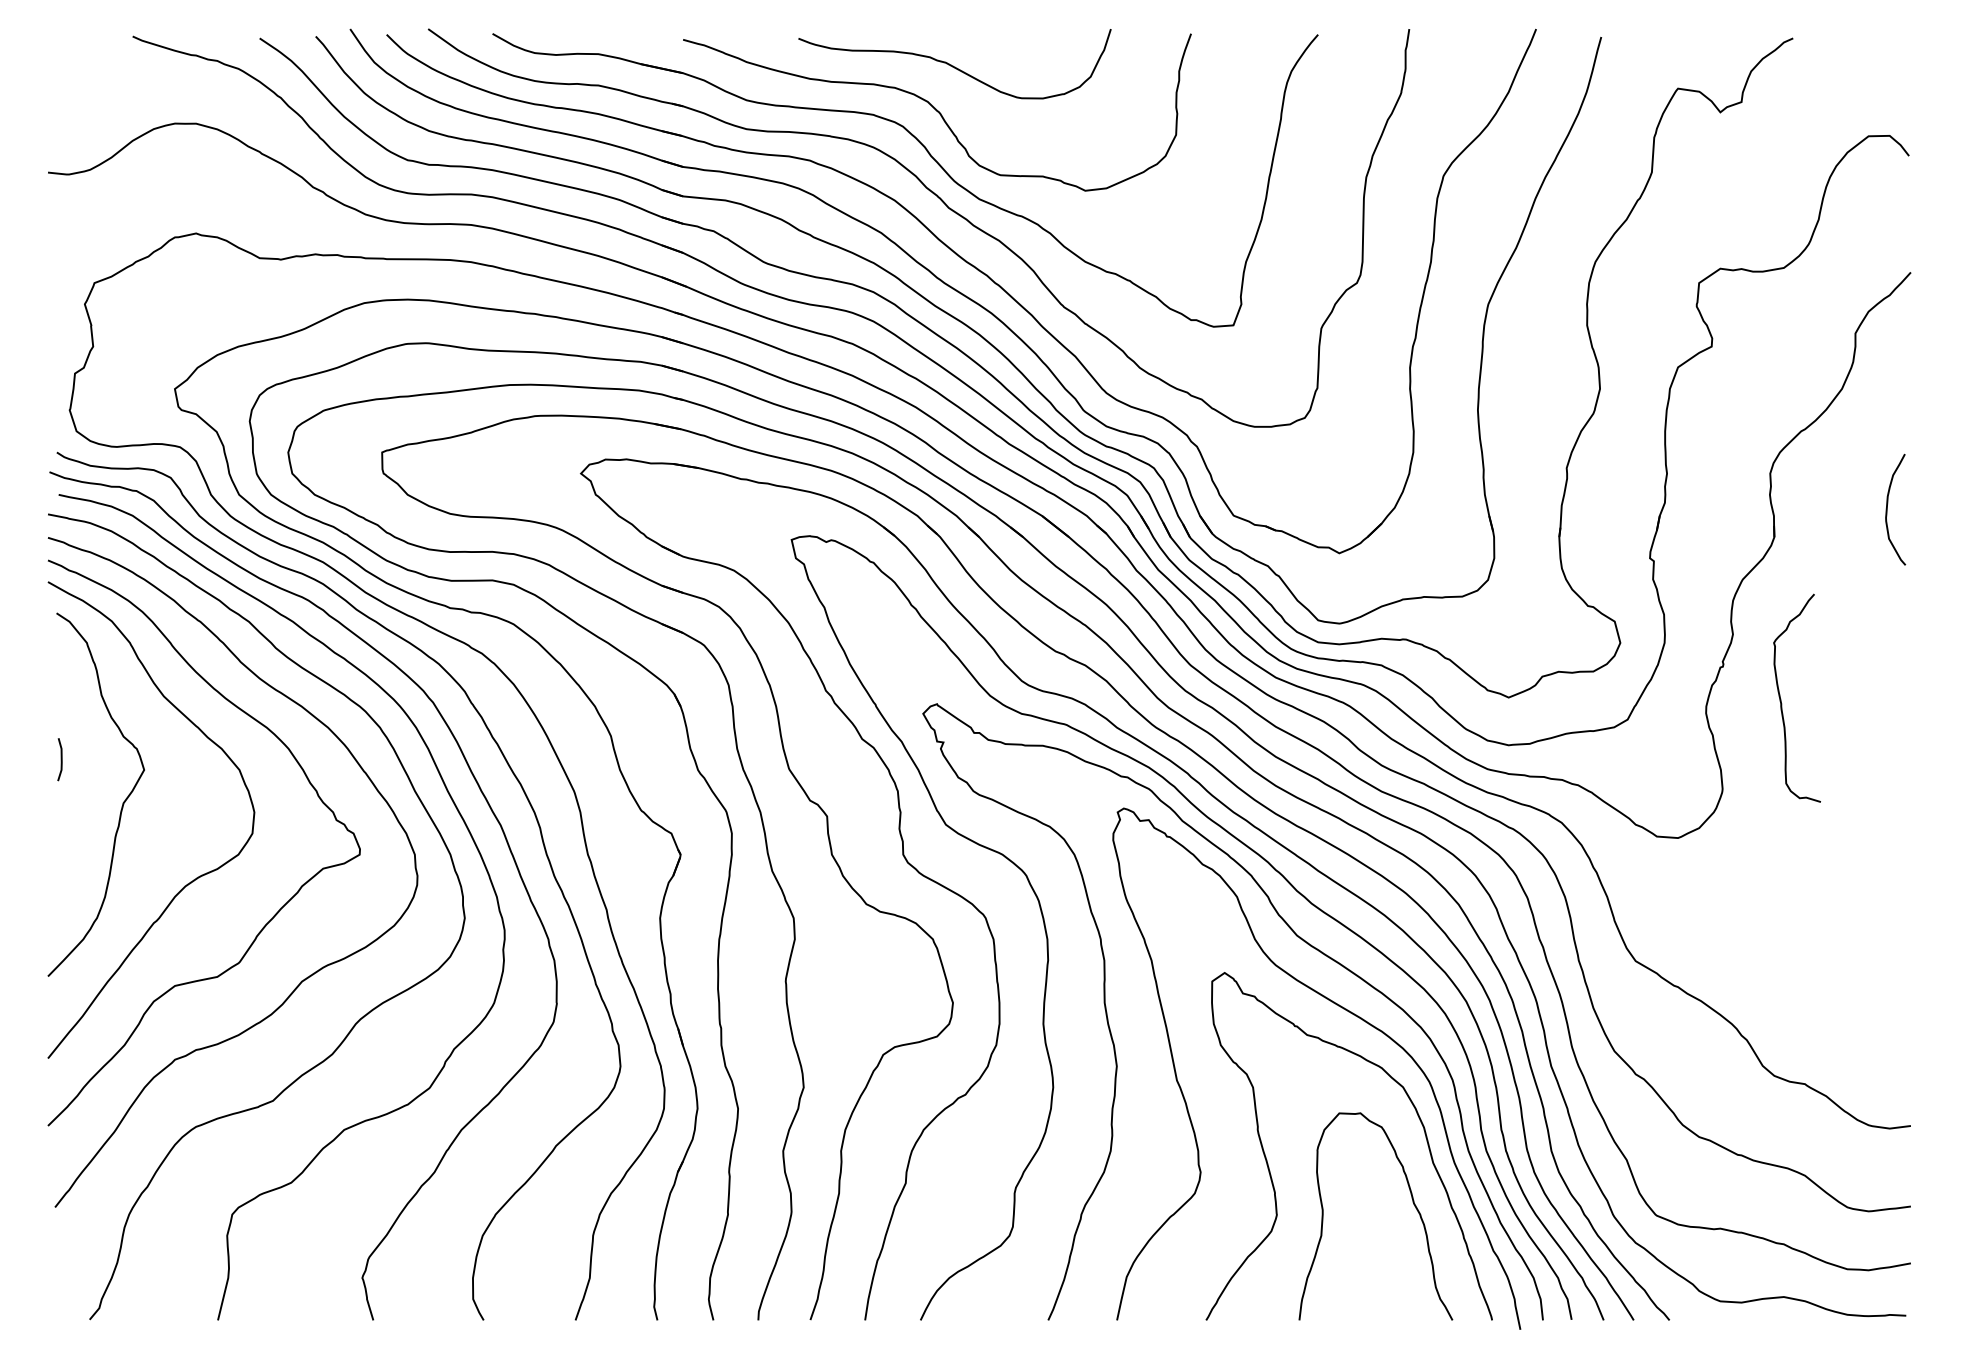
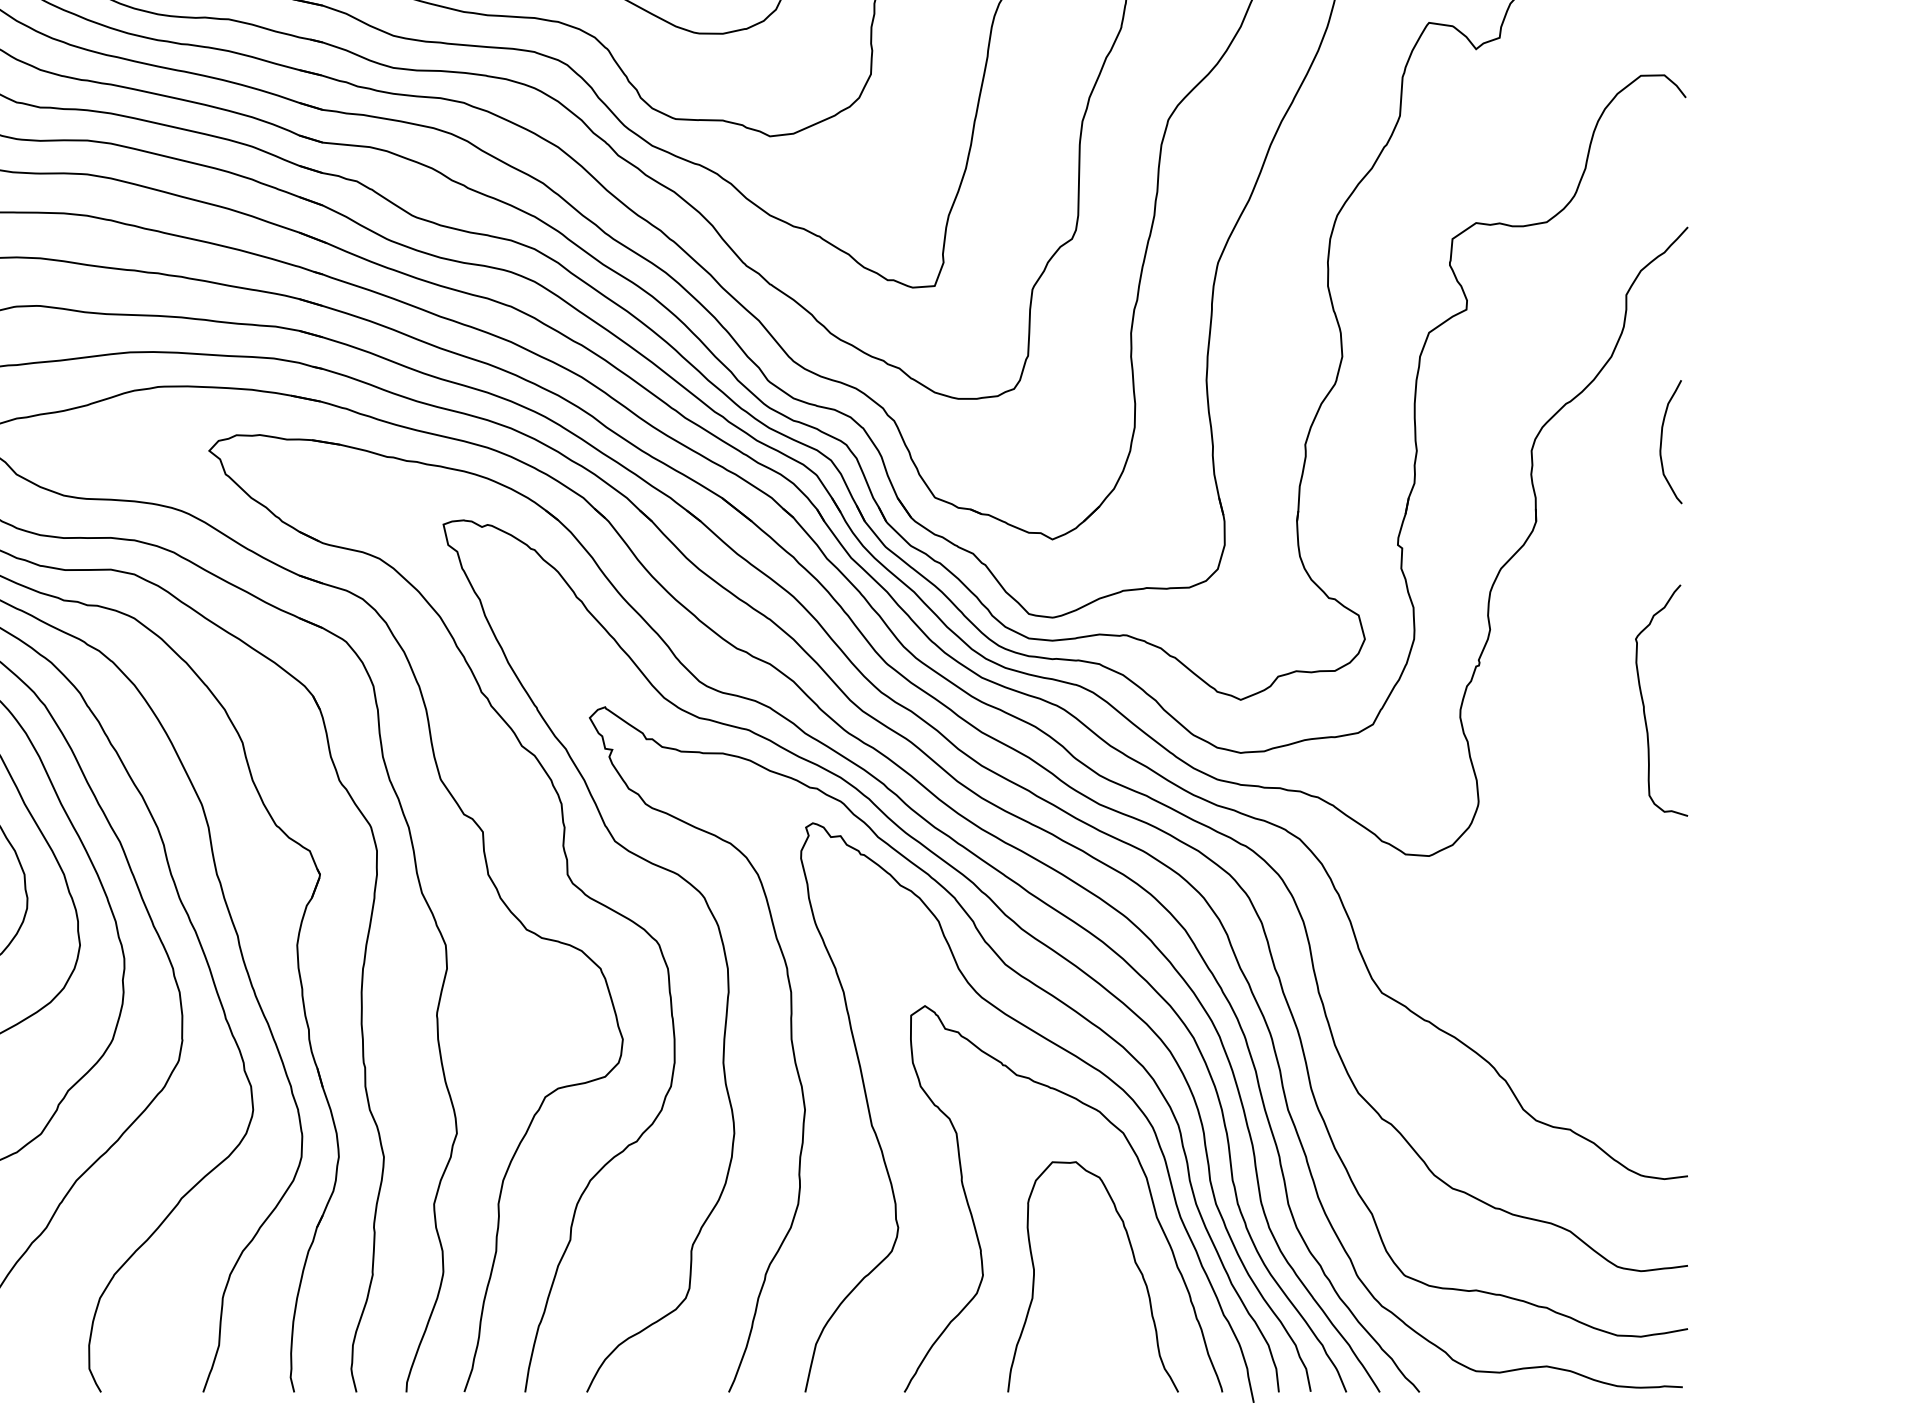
curve: (1887, 509) -> (1661, 441), moved
curve: (1781, 699) -> (1644, 702), moved

